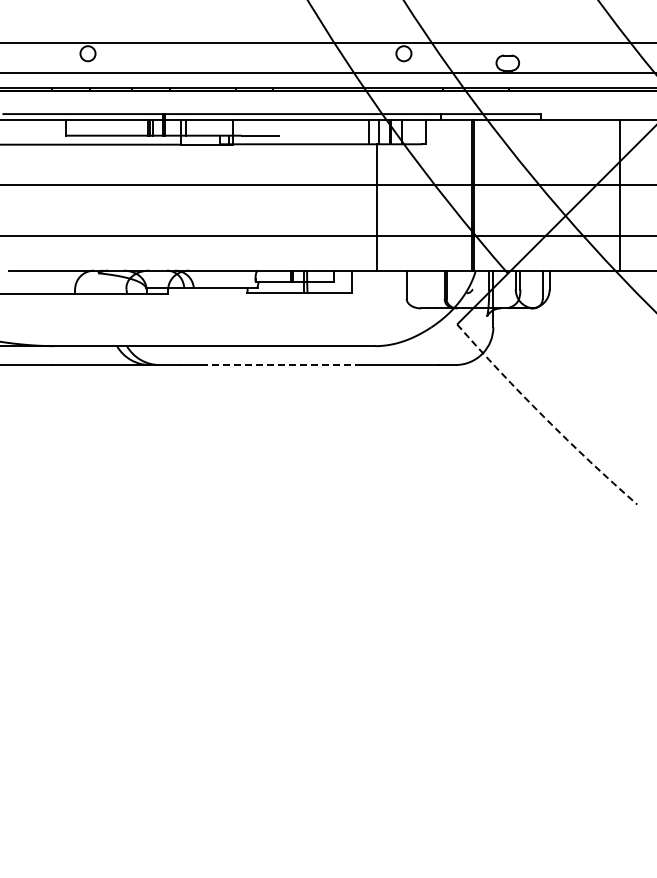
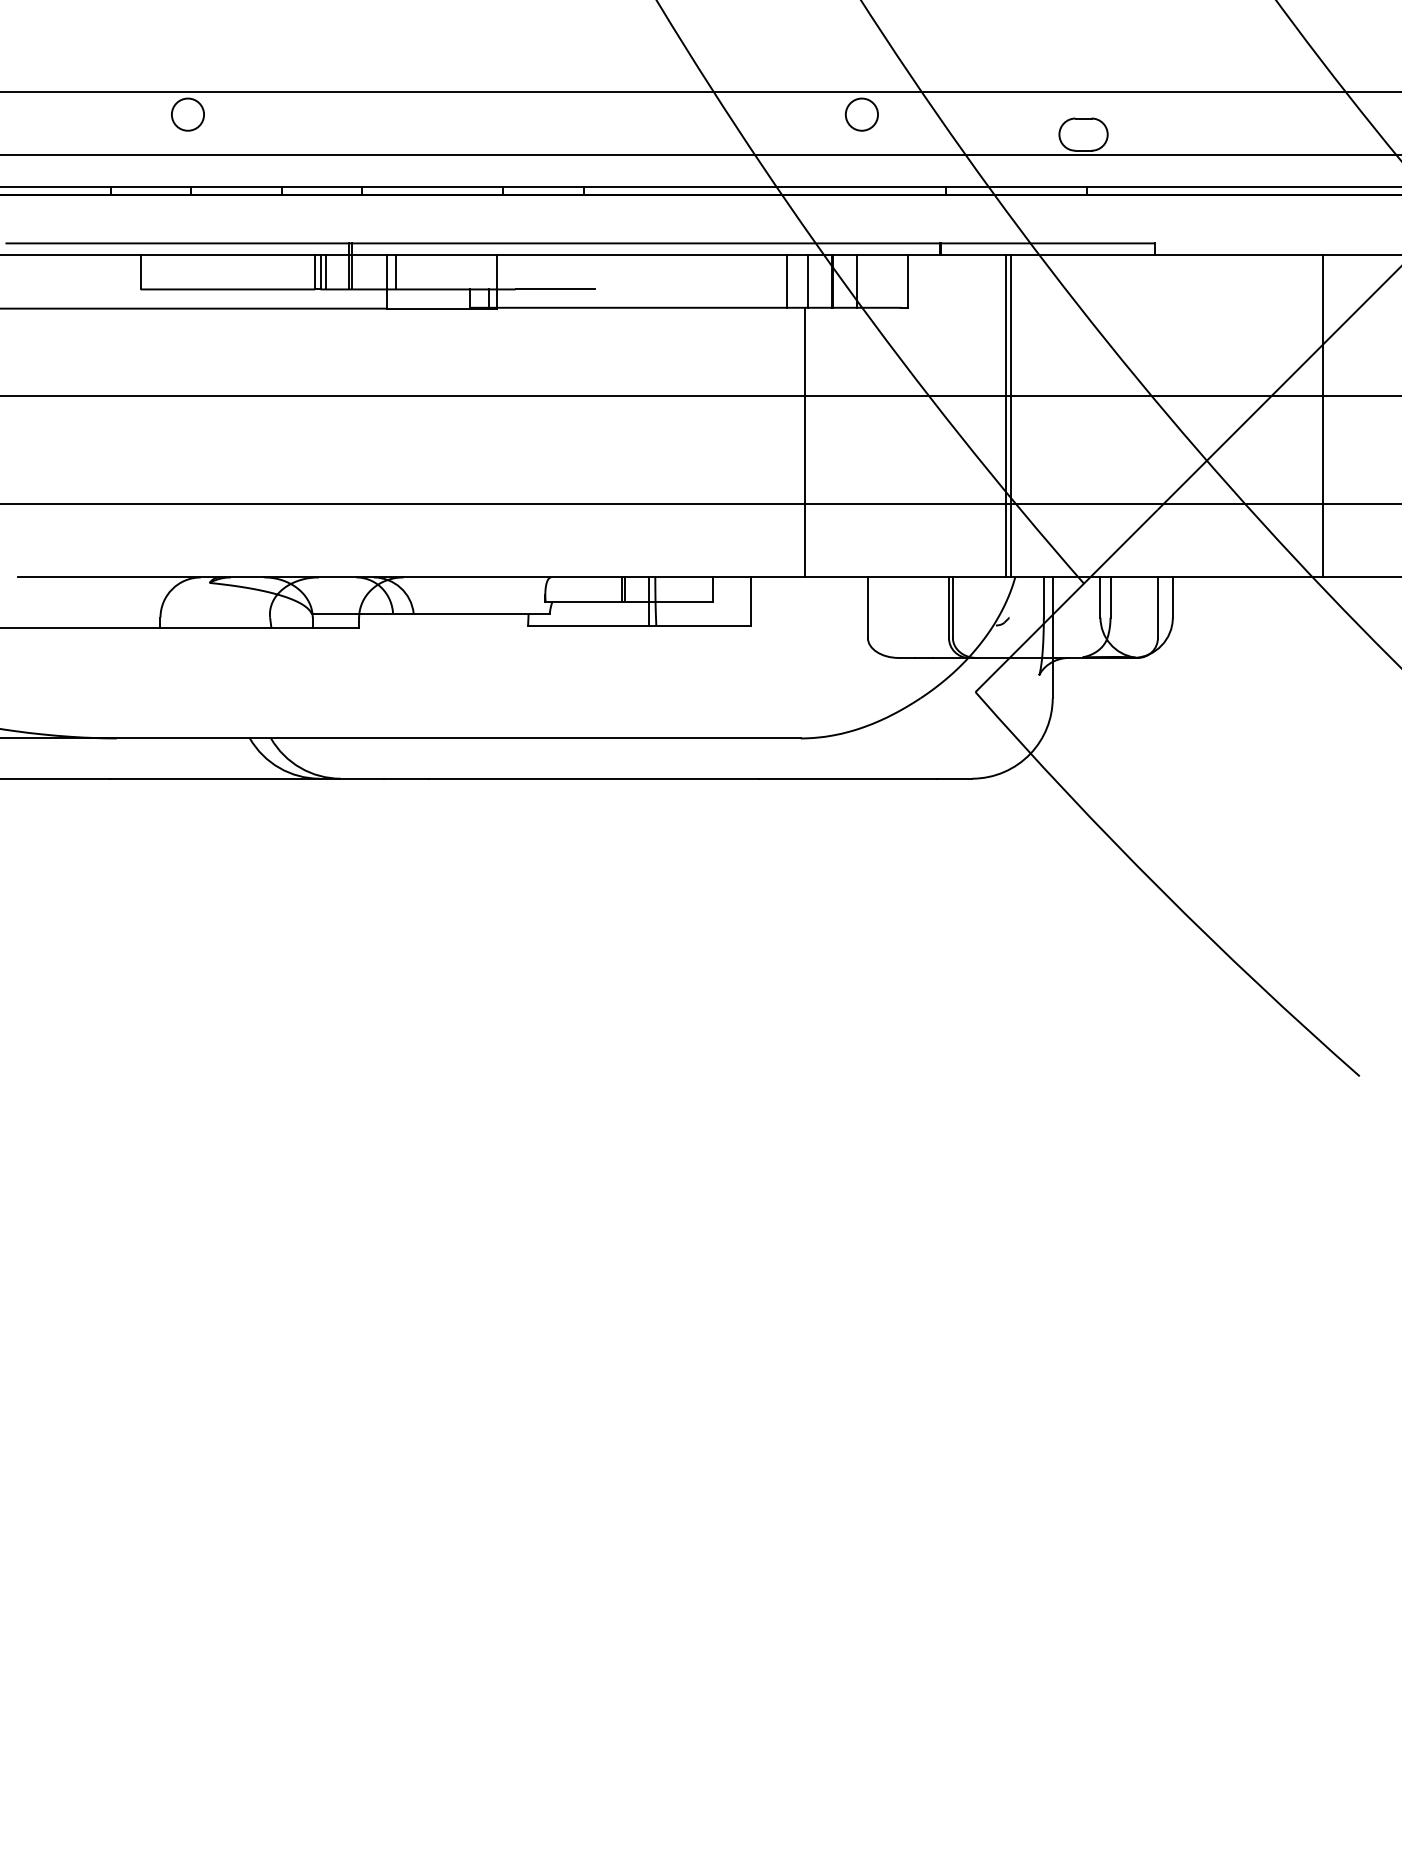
line: (278, 365) -> (594, 779), dashed -> solid
arc: (544, 417) -> (1161, 890), dashed -> solid

